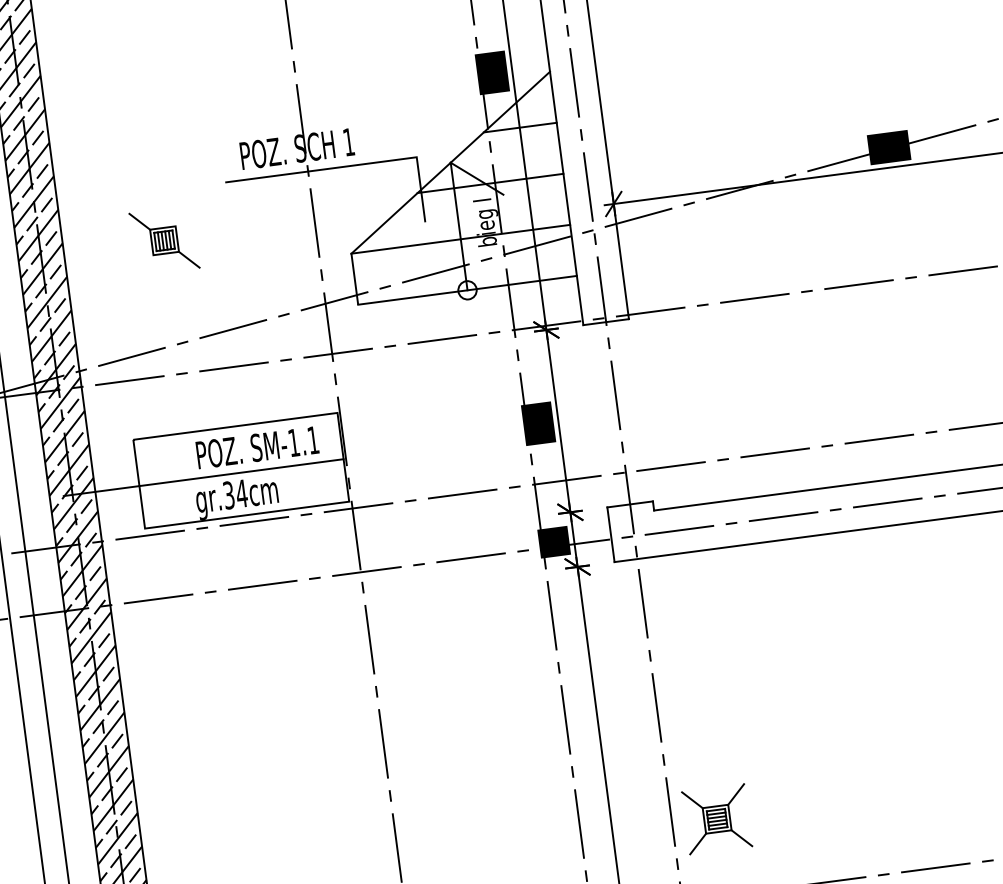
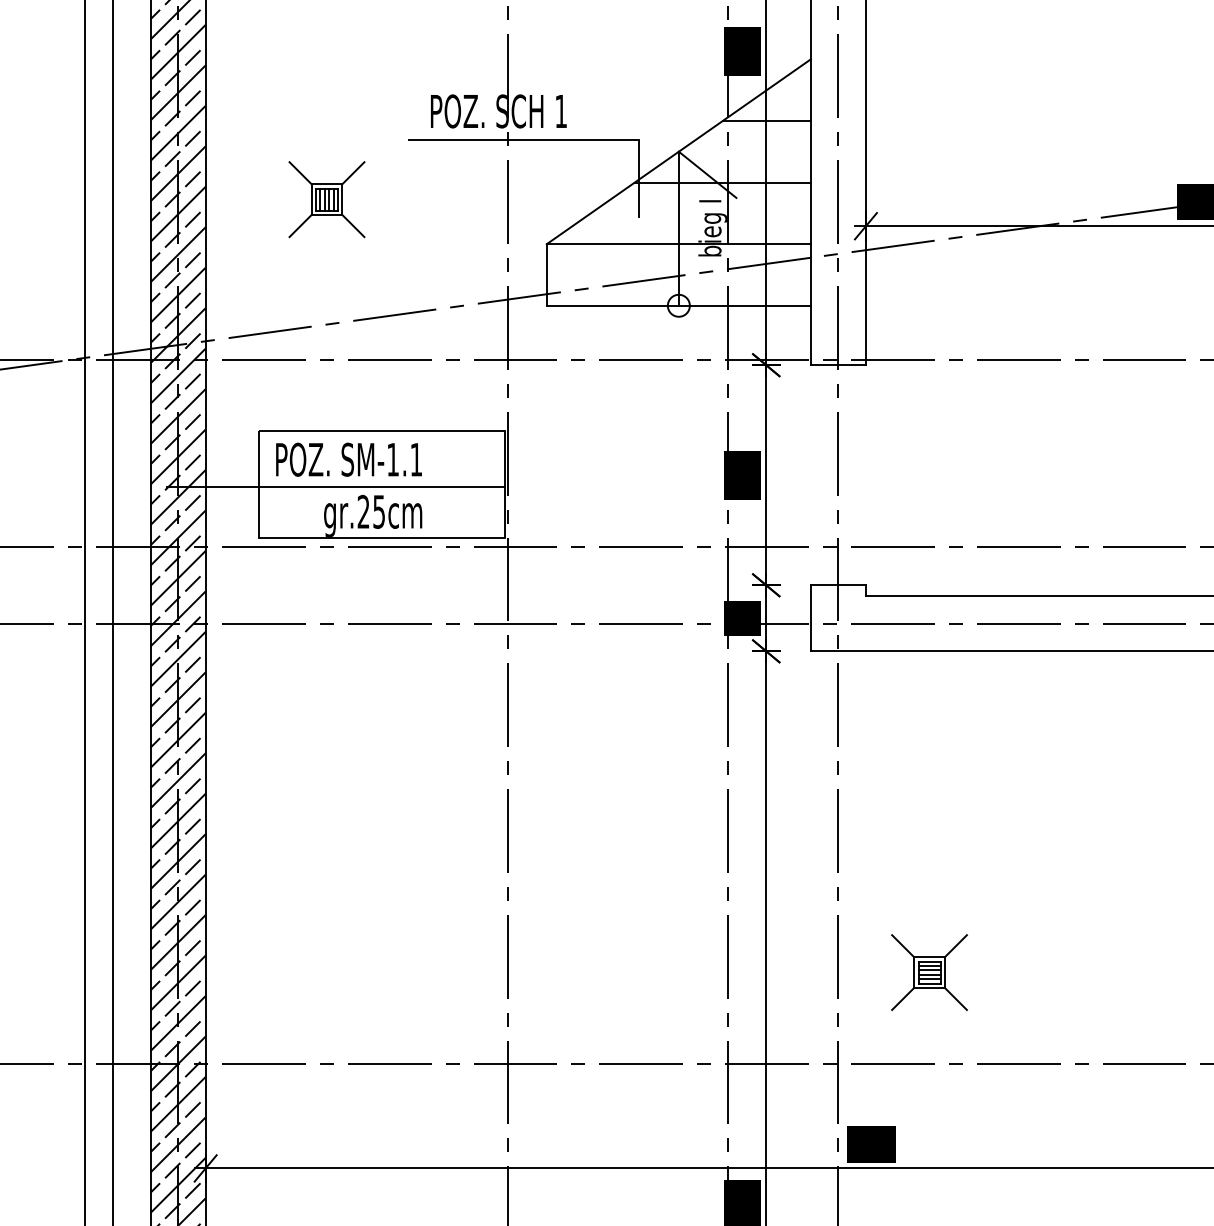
line: (183, 216) -> (353, 173), added
line: (145, 265) -> (300, 226), added
text: (257, 447) -> (348, 459), moved
text: (235, 494) -> (371, 511), gr.34cm -> gr.25cm
part: (717, 819) -> (929, 972), moved

